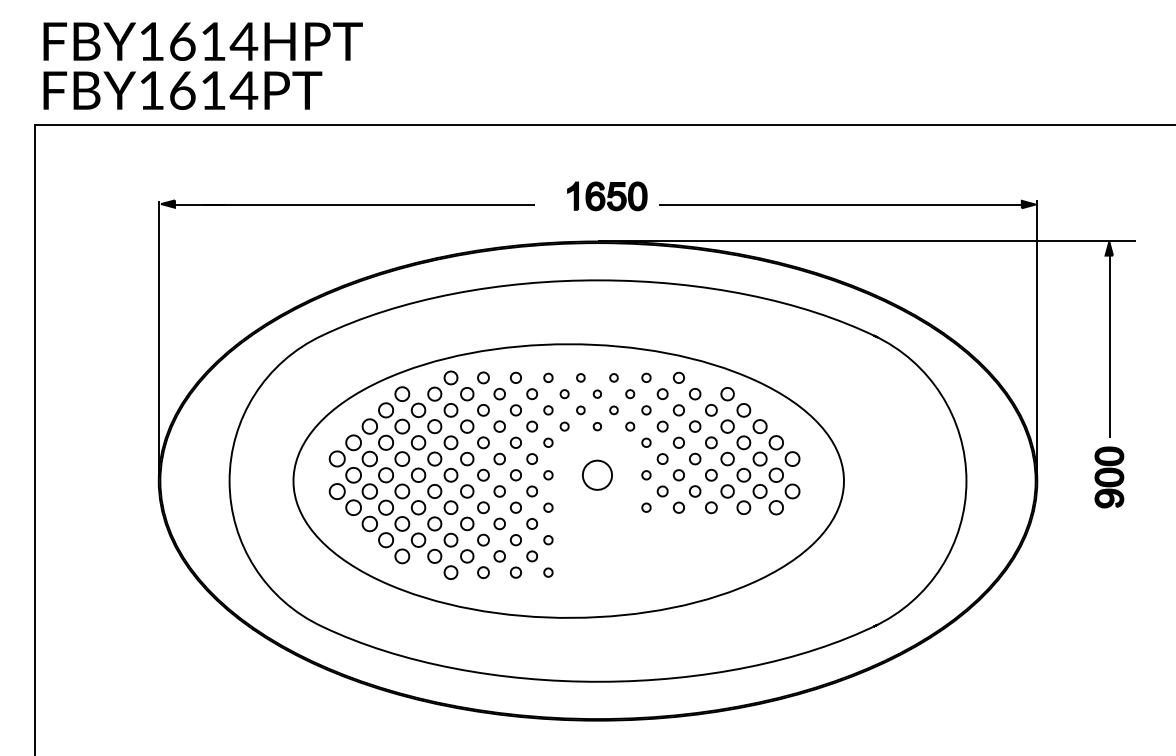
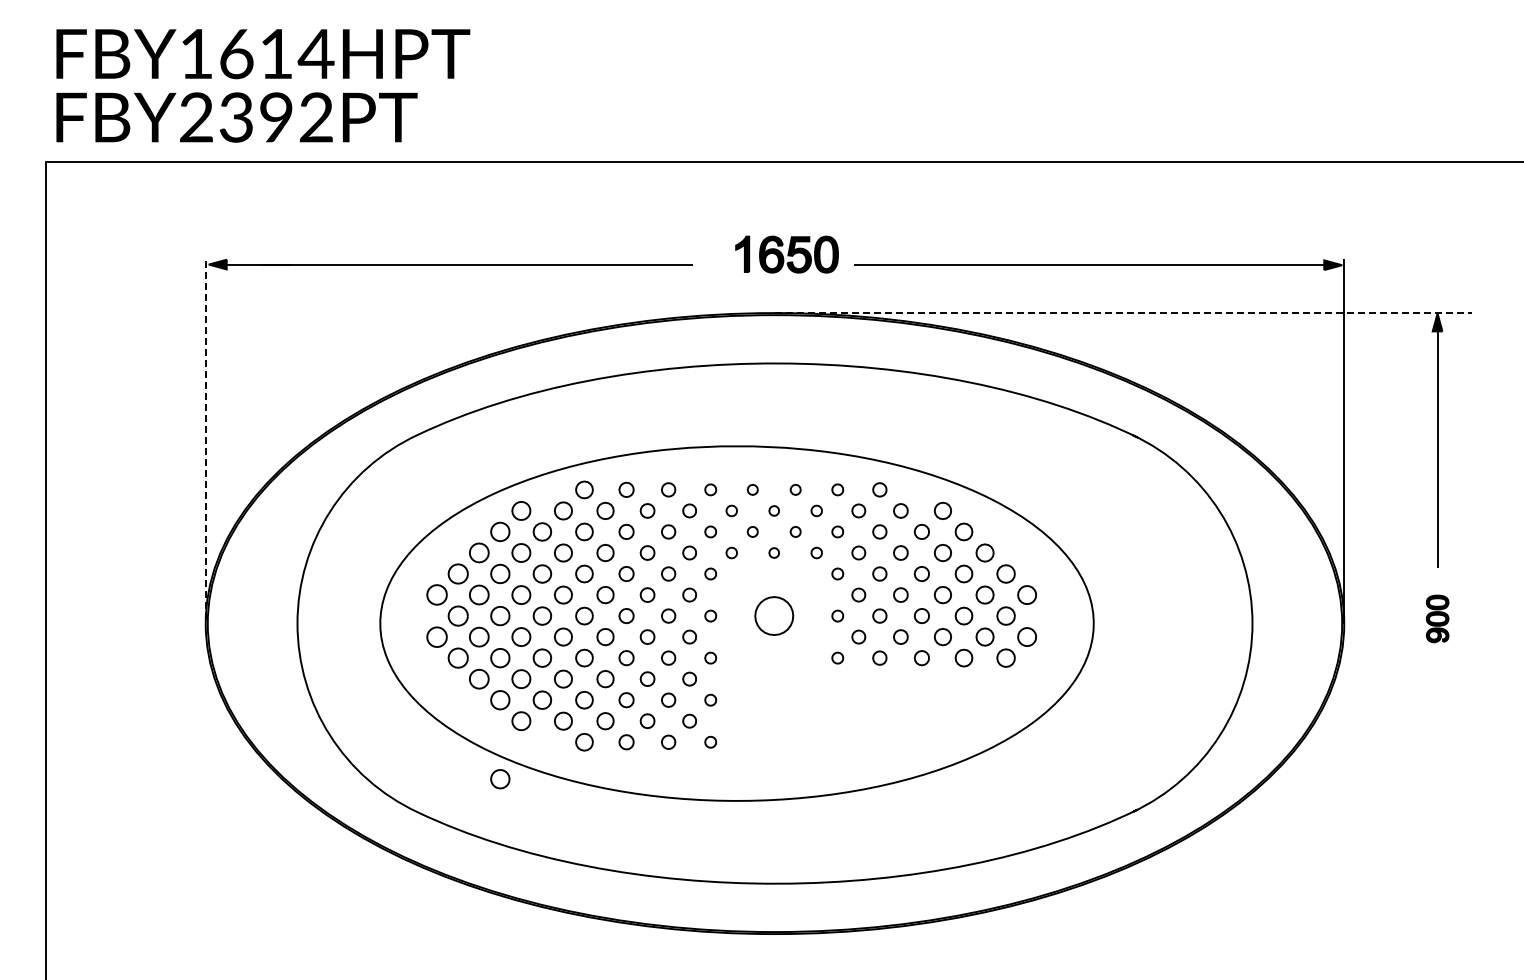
text: (198, 90) -> (257, 117), FBY1614PT -> FBY2392PT
line: (866, 241) -> (1123, 313), solid -> dashed
line: (158, 339) -> (205, 440), solid -> dashed
part: (1109, 477) -> (1437, 618), size x0.6
part: (386, 601) -> (500, 779), added

